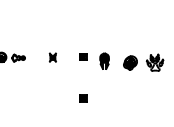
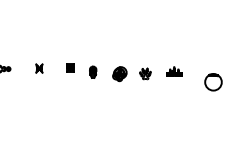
part: (105, 60) -> (93, 71), size x0.71
part: (155, 62) -> (145, 73), size x0.62
part: (82, 98) -> (70, 110), removed

